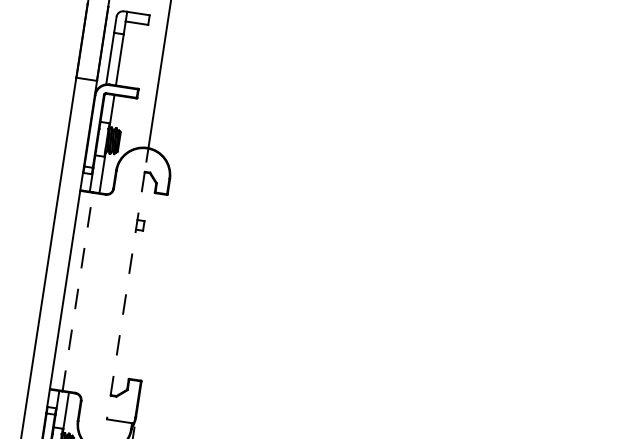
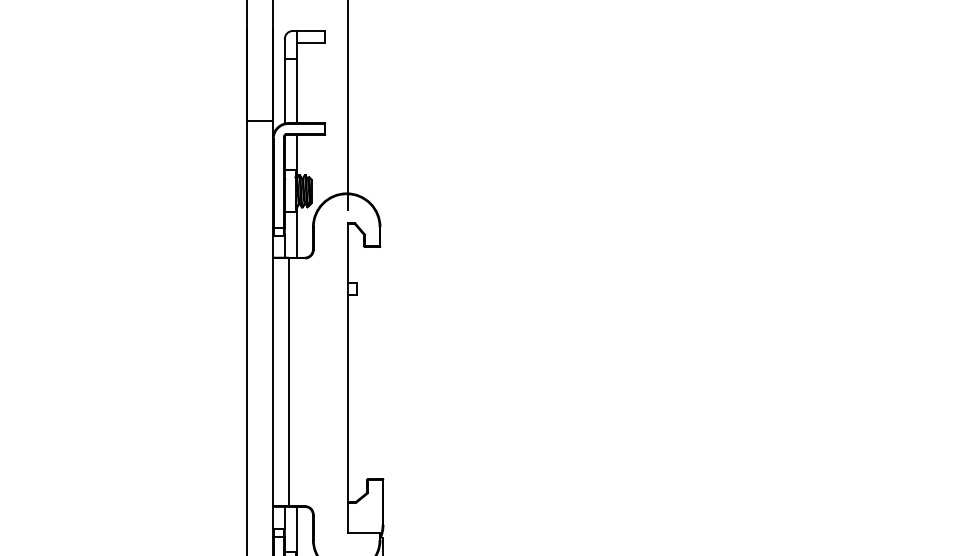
line: (77, 291) -> (288, 382), dashed -> solid
line: (126, 295) -> (348, 377), dashed -> solid

